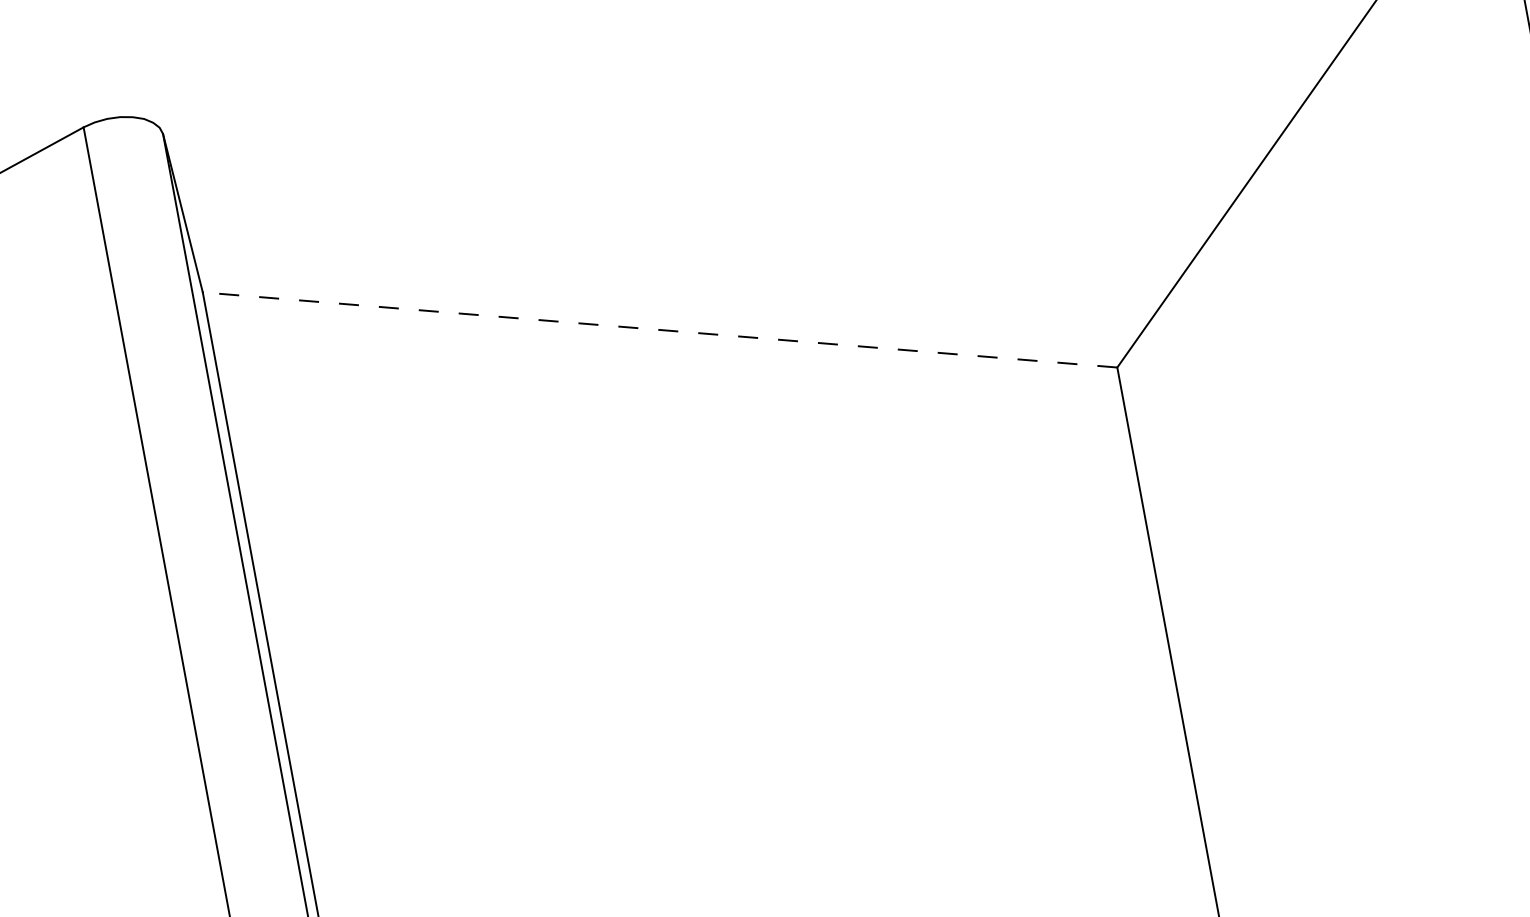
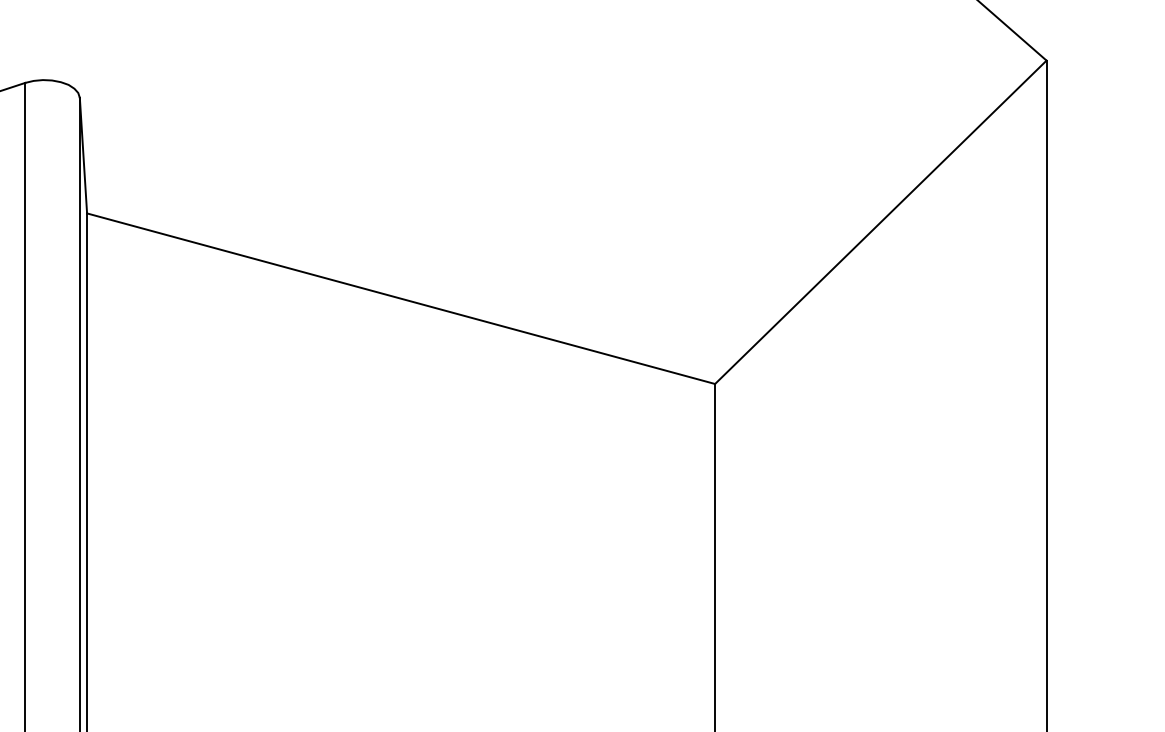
line: (659, 329) -> (400, 298), dashed -> solid

